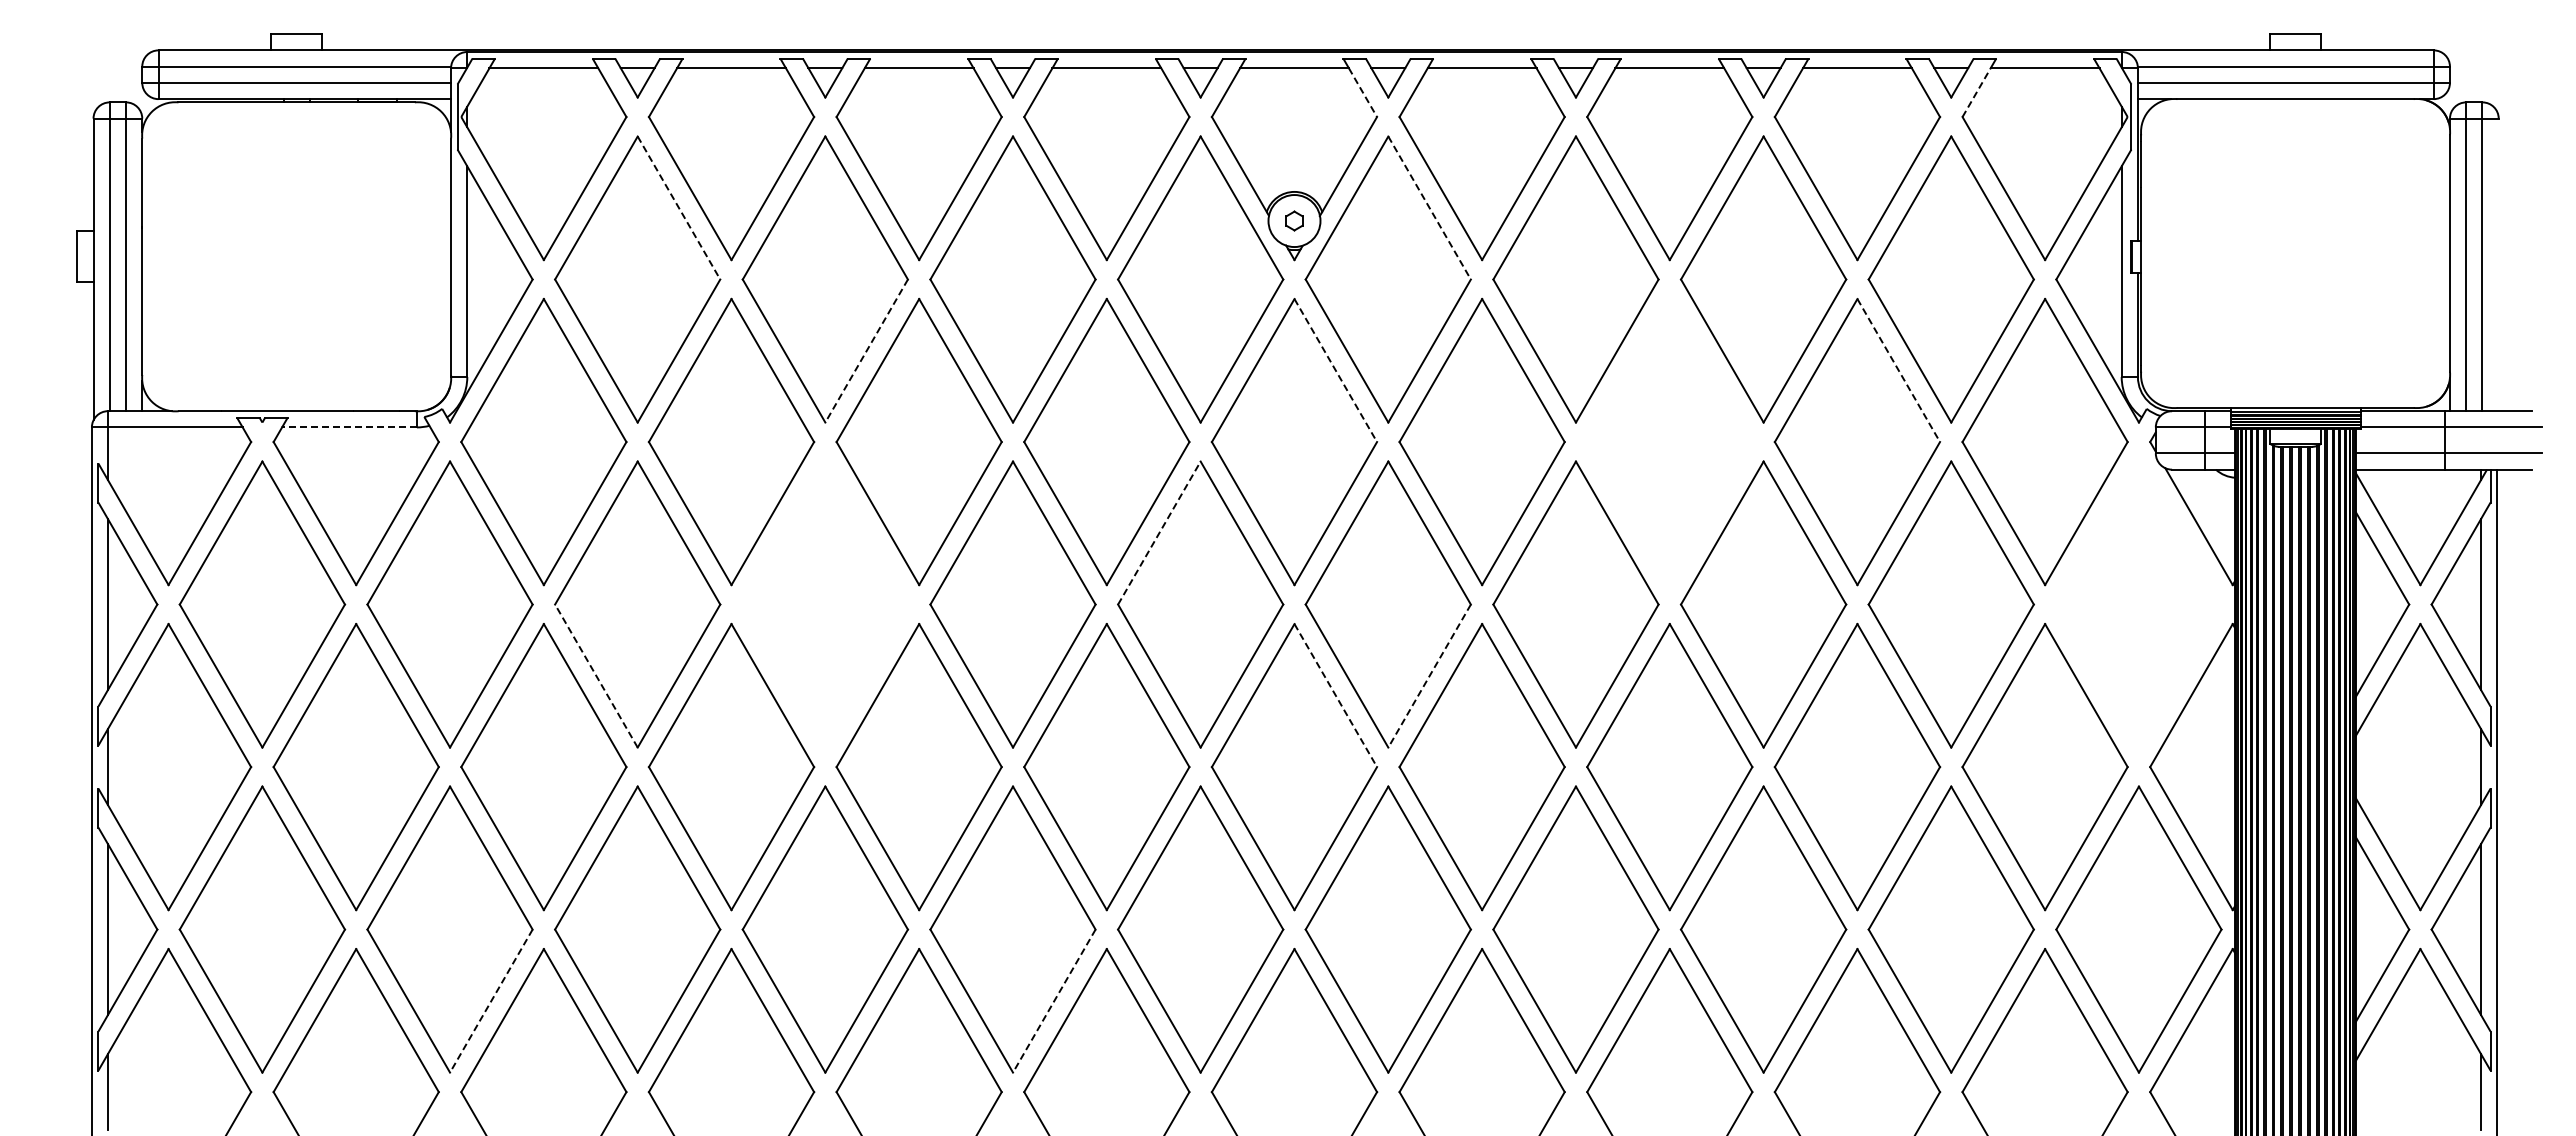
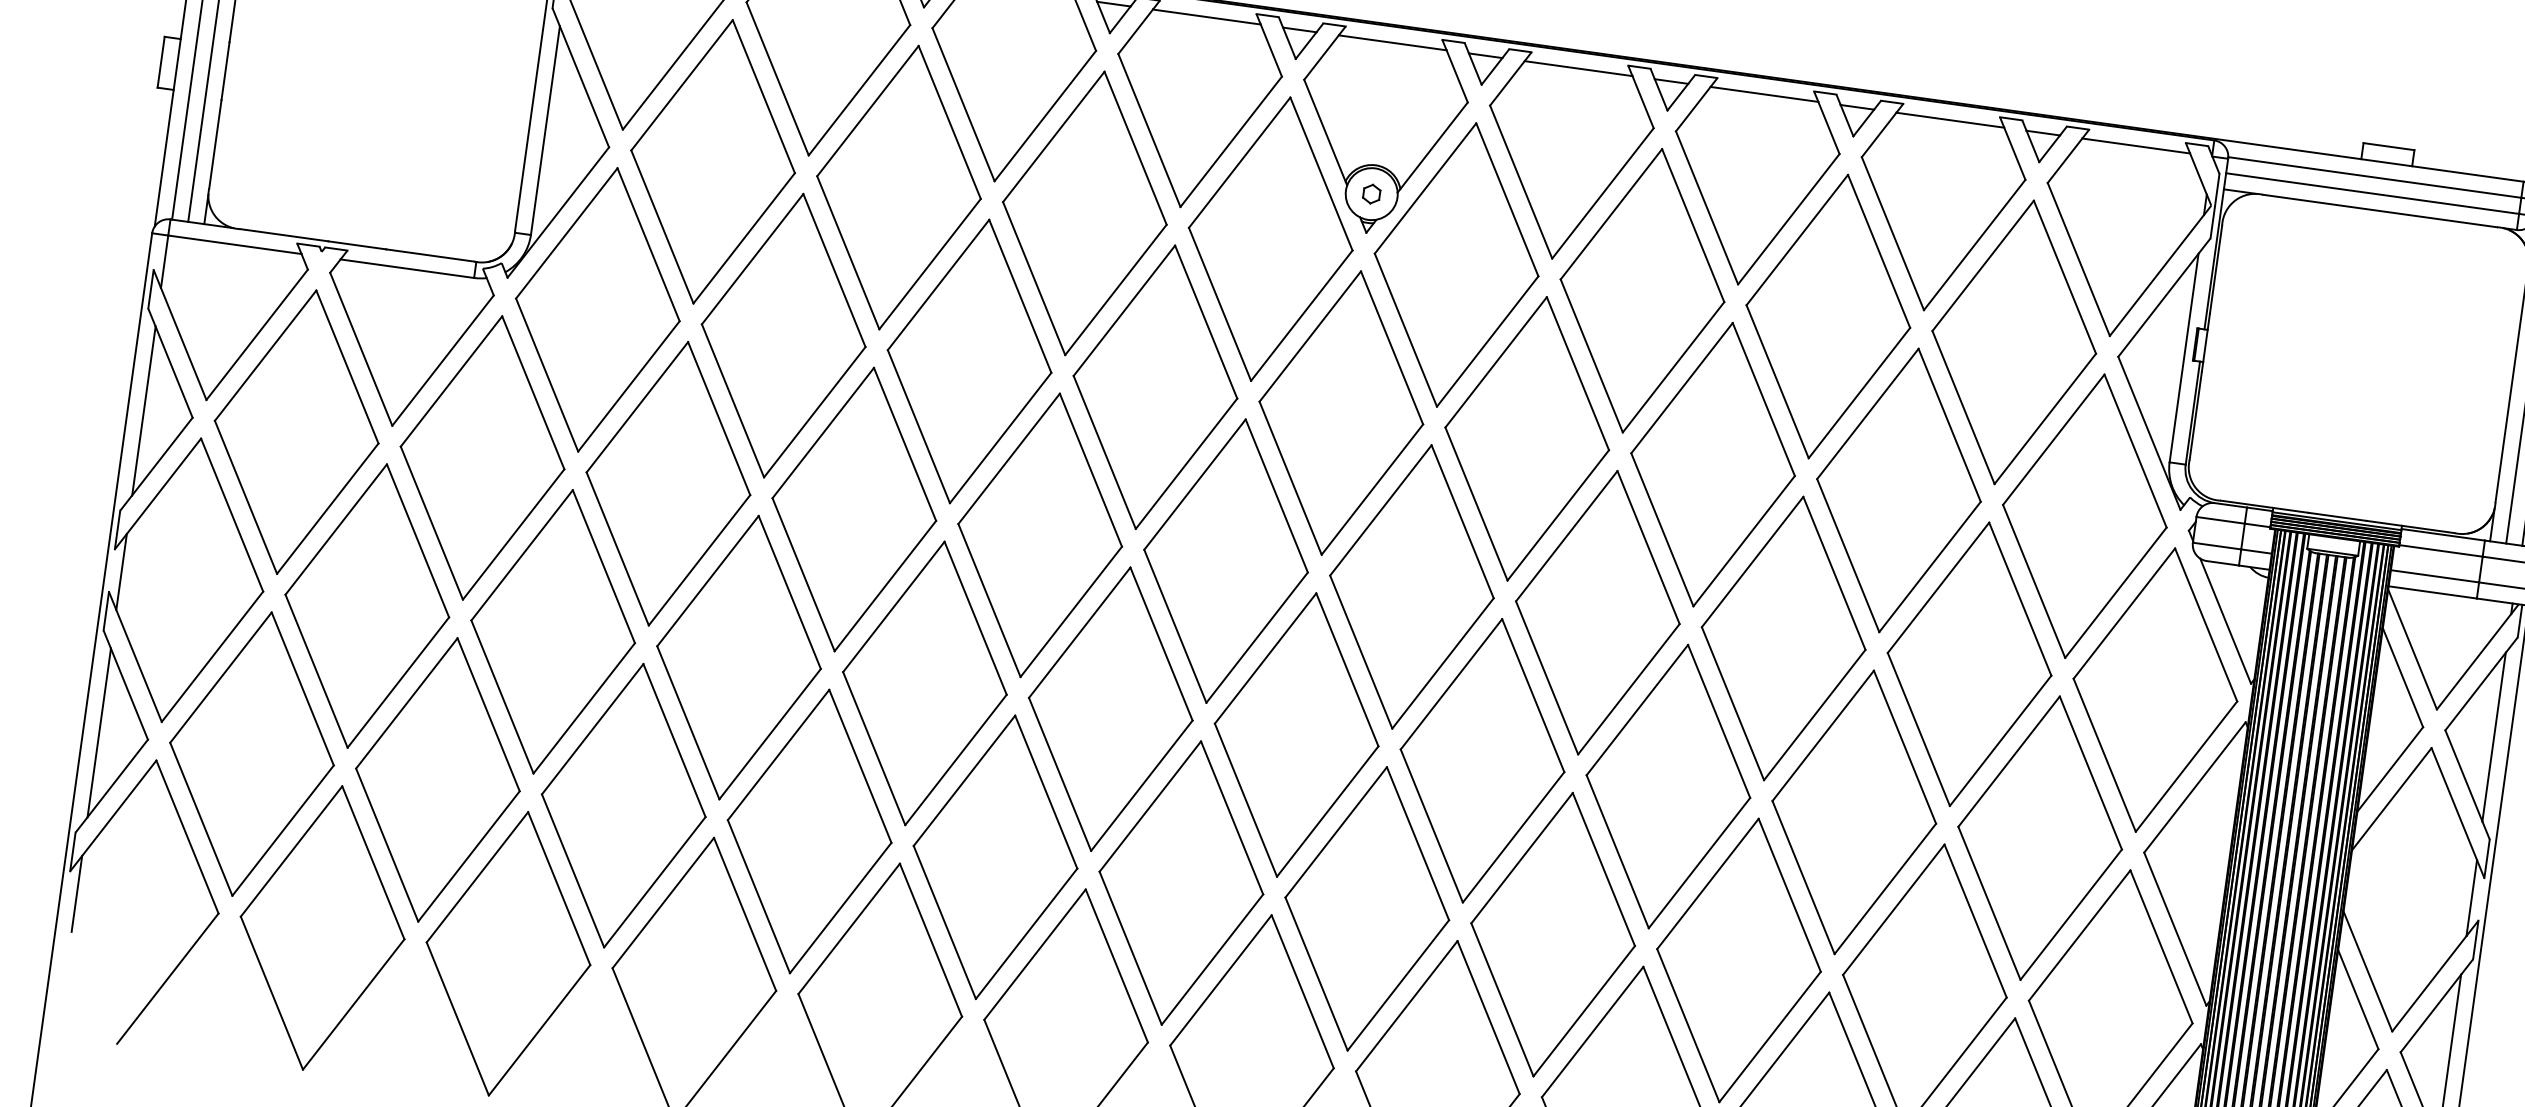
line: (1976, 92) -> (2064, 160), dashed -> solid
line: (1363, 93) -> (1457, 77), dashed -> solid
line: (678, 208) -> (763, 97), dashed -> solid
line: (1429, 208) -> (1507, 200), dashed -> solid
line: (866, 351) -> (929, 264), dashed -> solid
line: (1335, 370) -> (1391, 347), dashed -> solid
line: (1898, 370) -> (1949, 425), dashed -> solid
line: (349, 427) -> (407, 268), dashed -> solid
part: (1669, 441) -> (1712, 464), added
line: (1159, 533) -> (1195, 485), dashed -> solid
part: (825, 604) -> (854, 509), added
part: (2138, 604) -> (2155, 689), added
line: (596, 676) -> (617, 549), dashed -> solid
line: (1429, 676) -> (1442, 663), dashed -> solid
line: (1335, 695) -> (1347, 669), dashed -> solid
line: (491, 1001) -> (469, 856), dashed -> solid
line: (1054, 1001) -> (1026, 934), dashed -> solid

